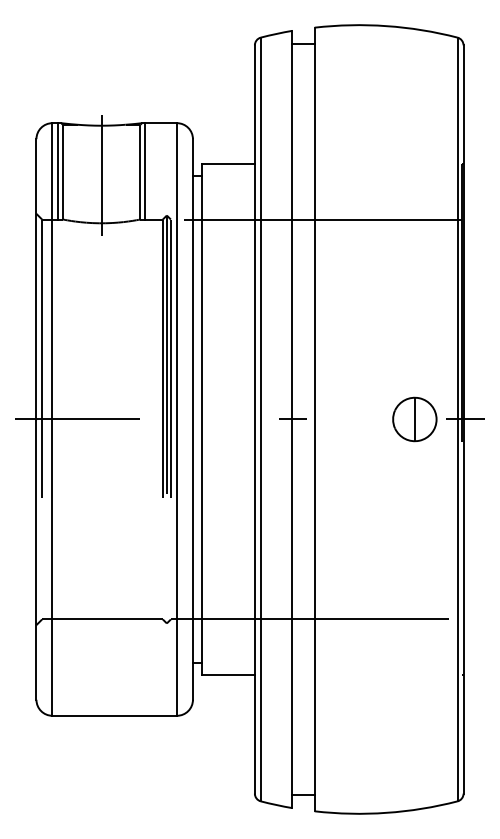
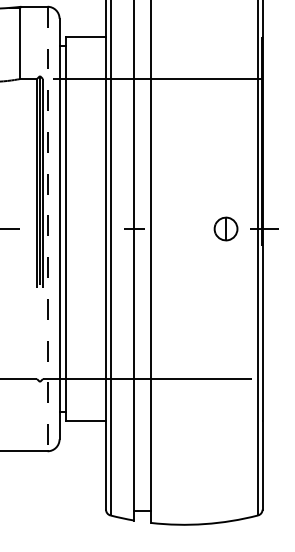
line: (145, 171) -> (23, 43), removed
line: (176, 419) -> (47, 229), solid -> dashed
part: (414, 419) -> (225, 229), size x0.7

